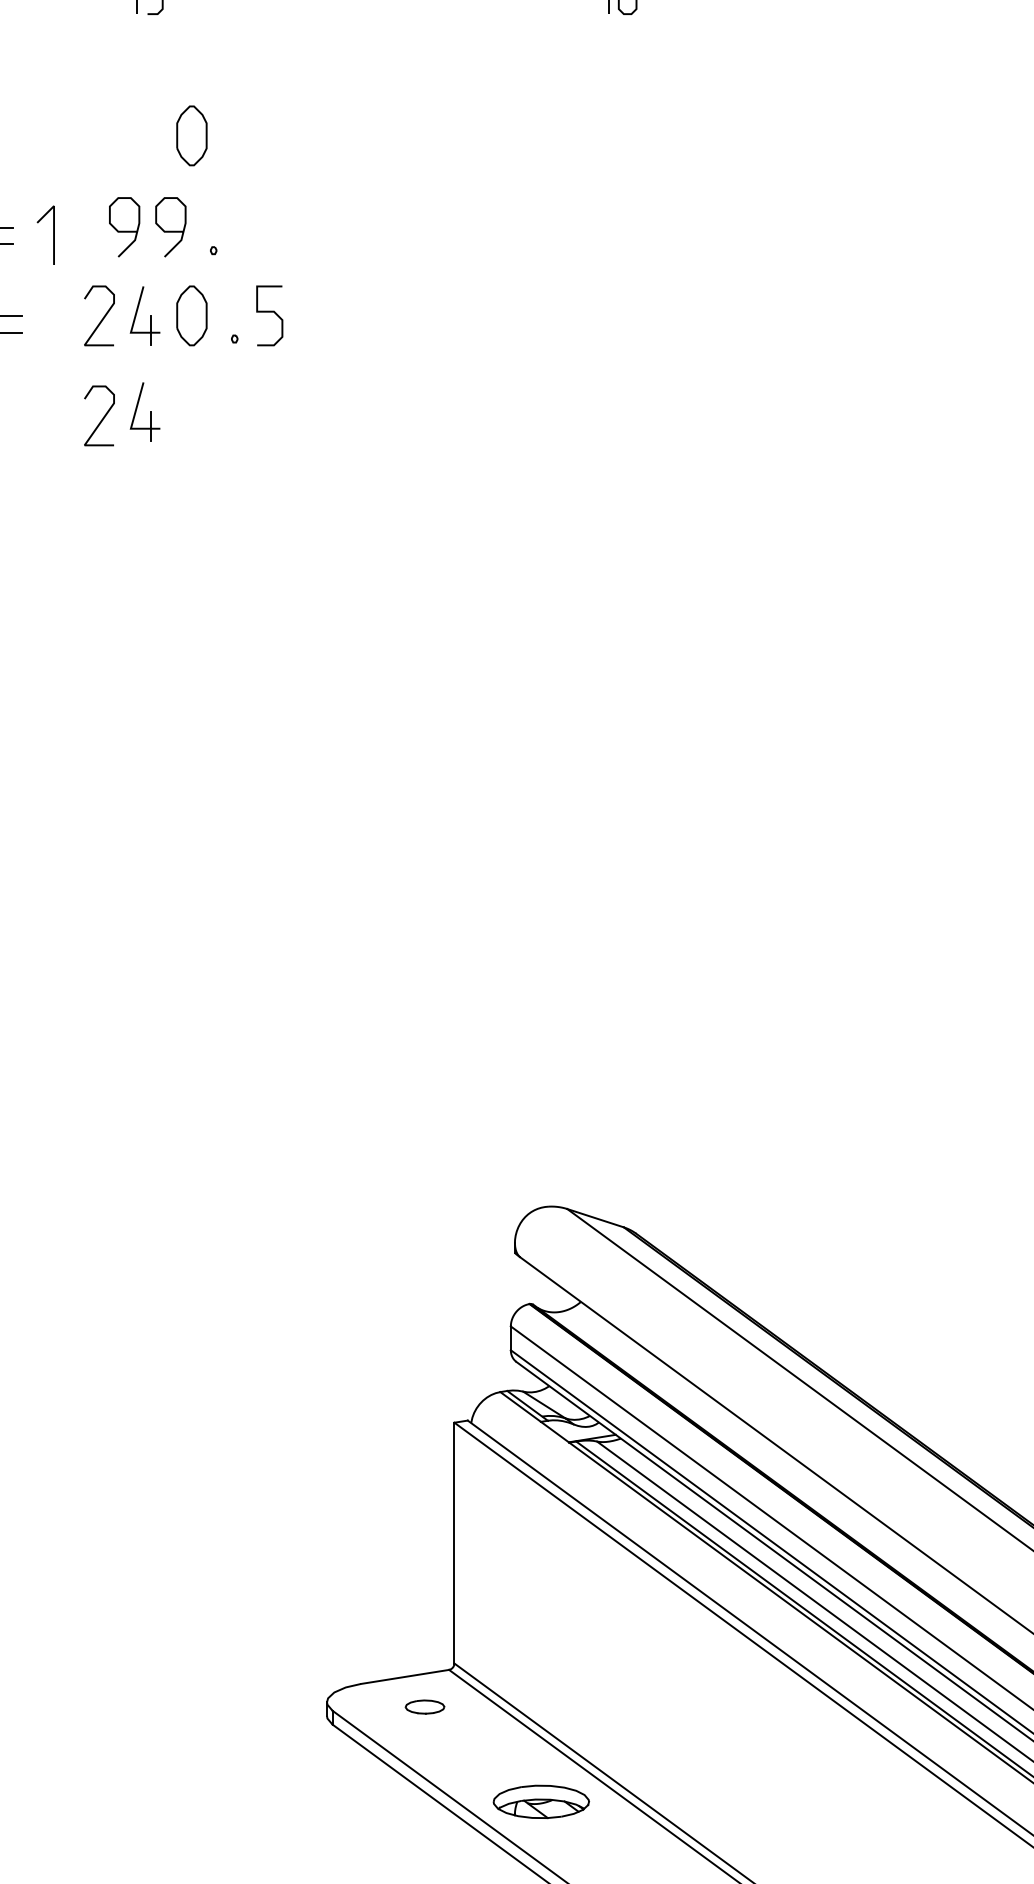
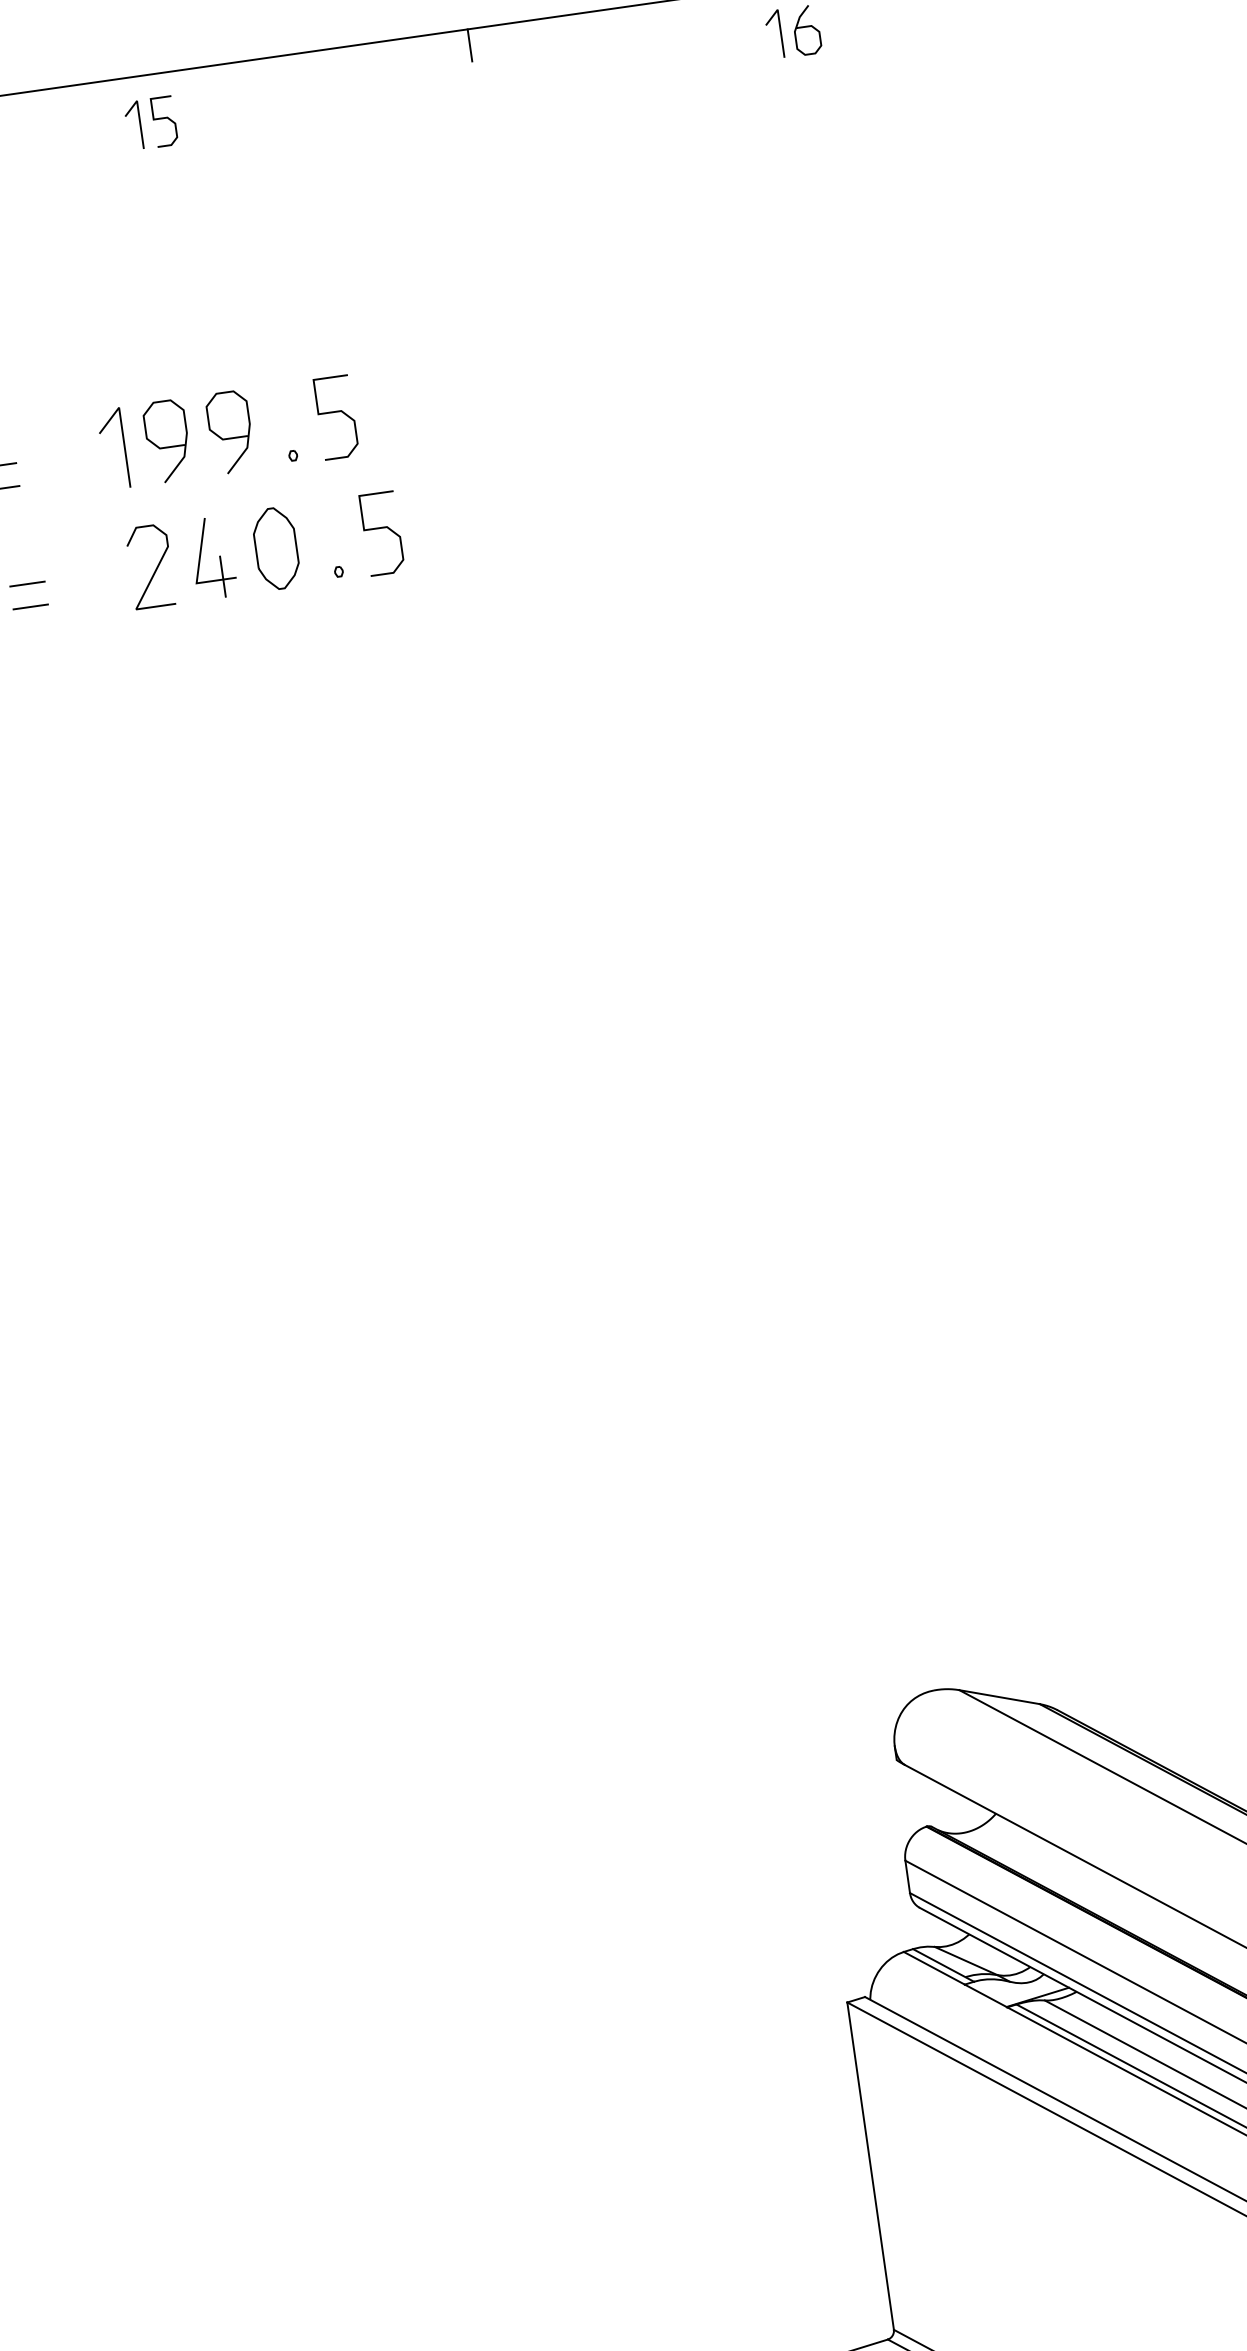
part: (191, 135) -> (240, 303), removed
curve: (248, 224) -> (335, 413), added
line: (53, 234) -> (123, 446), moved
part: (144, 411) -> (230, 687), removed
curve: (103, 416) -> (175, 702), removed

